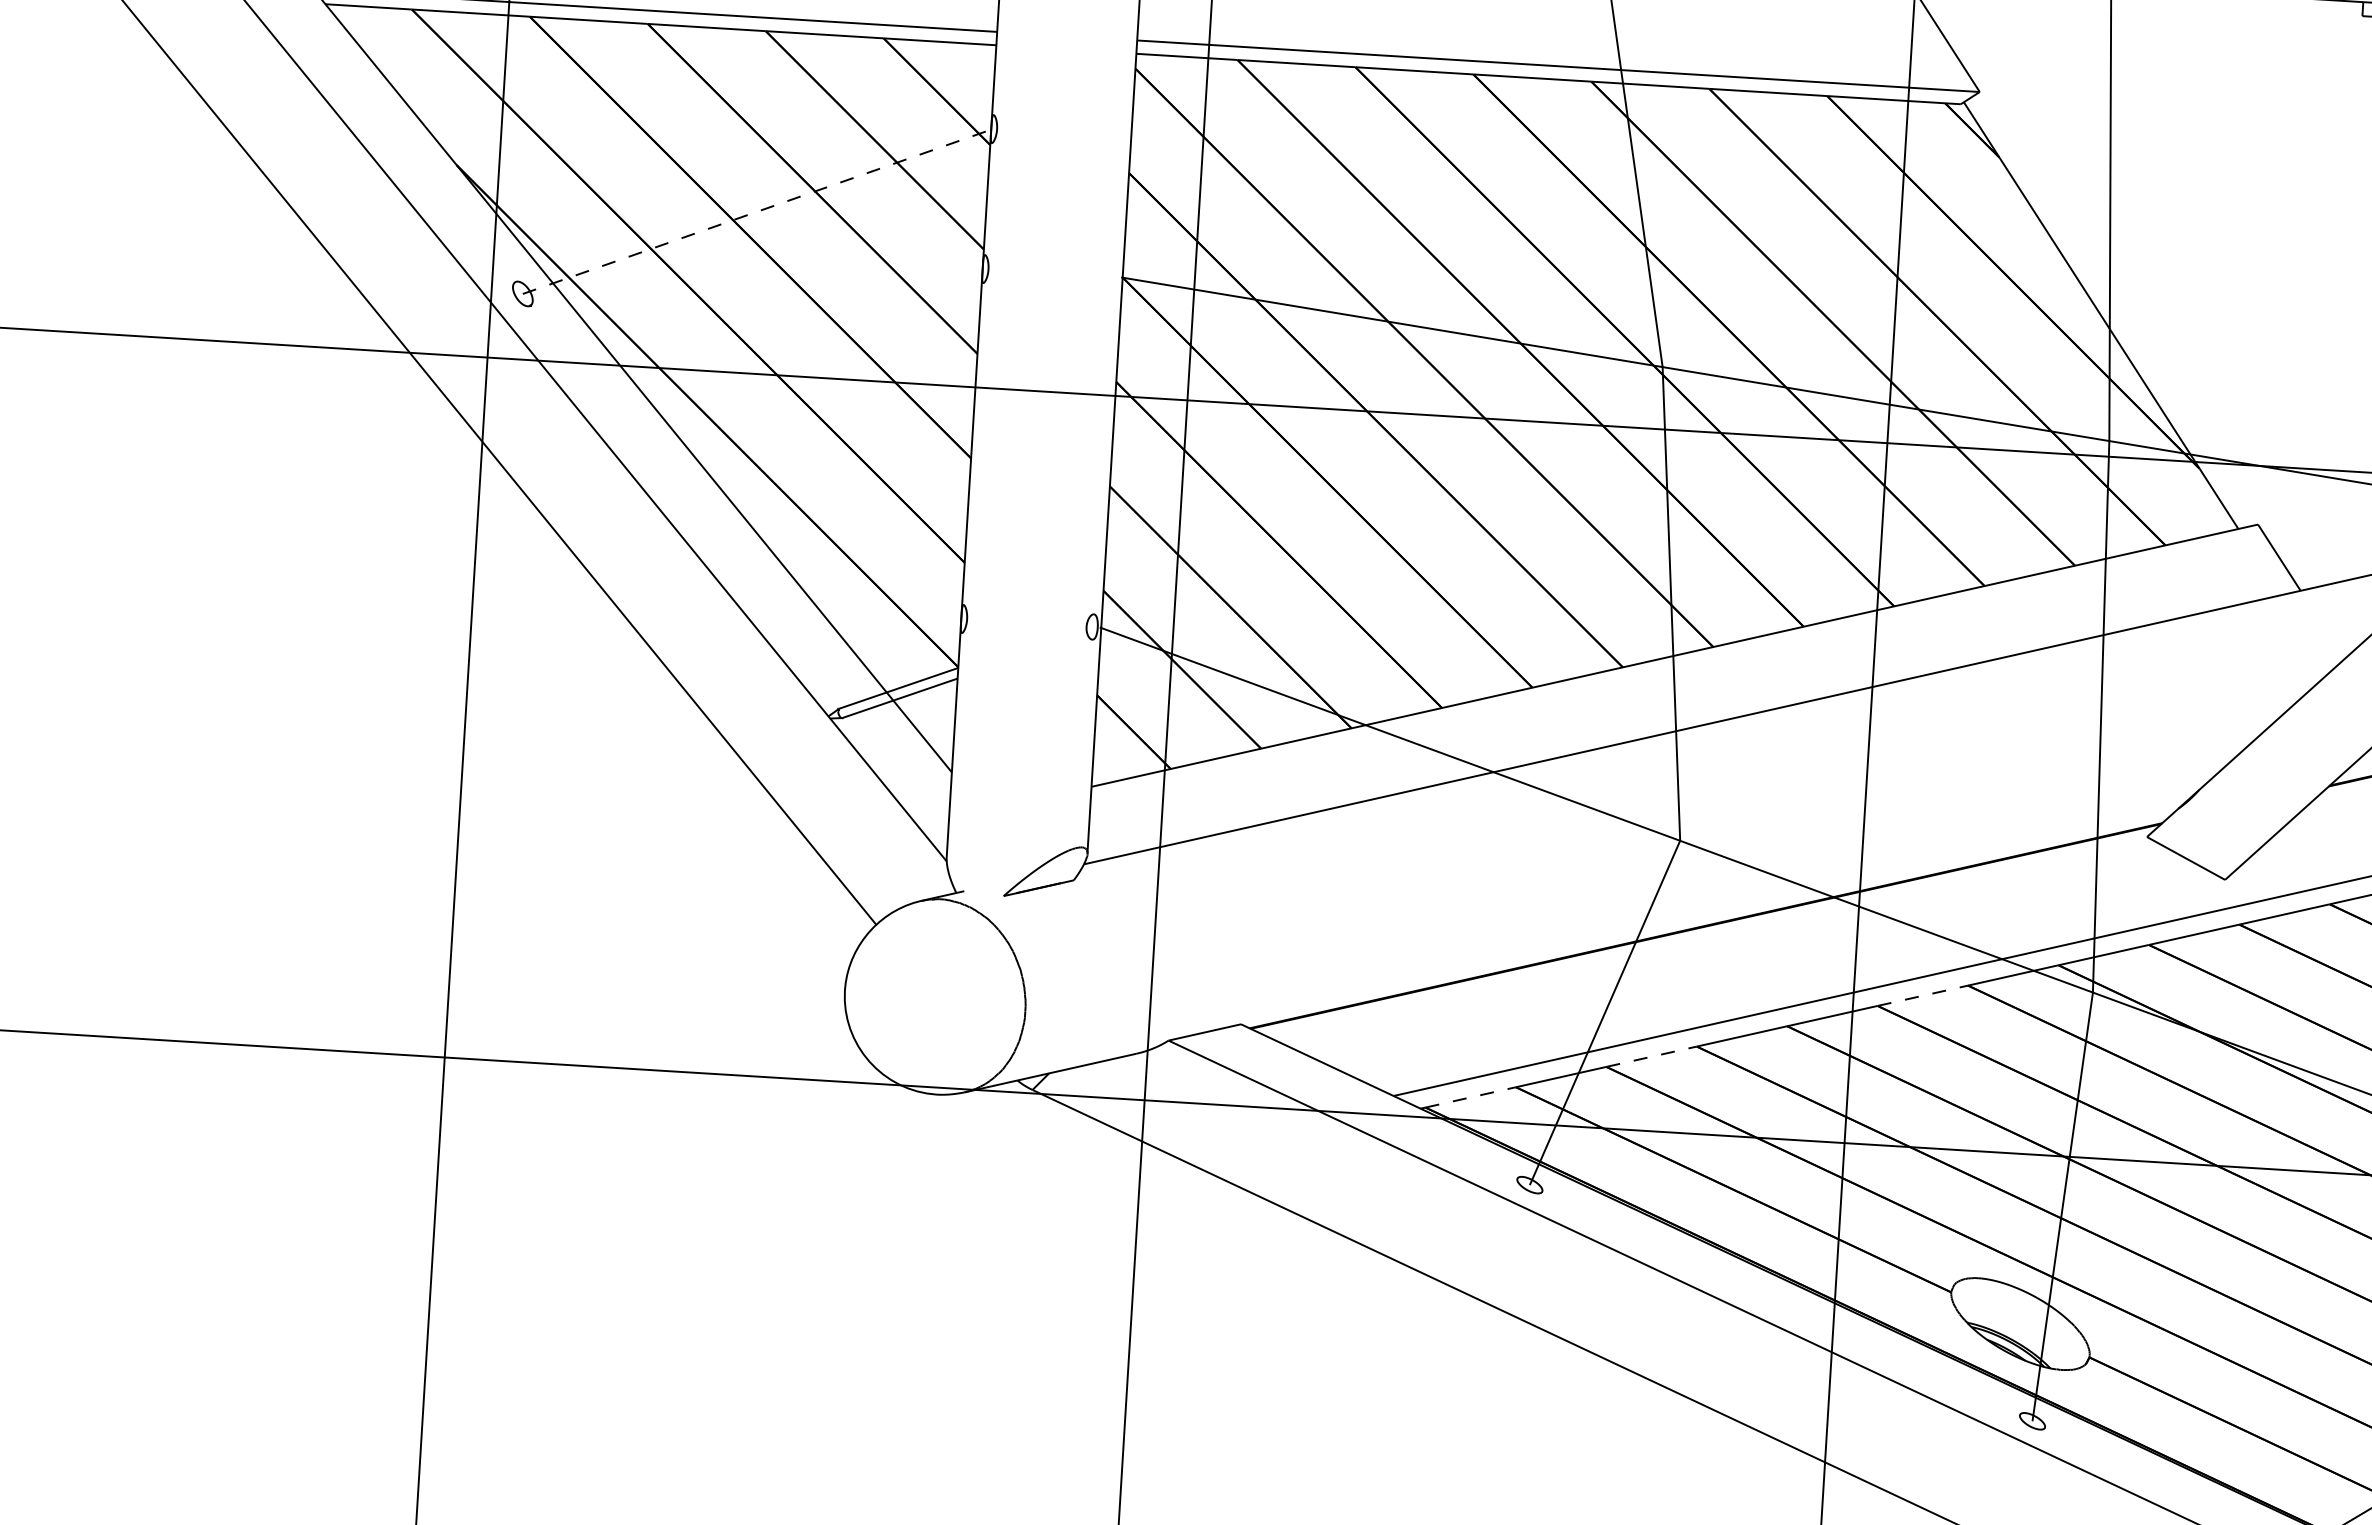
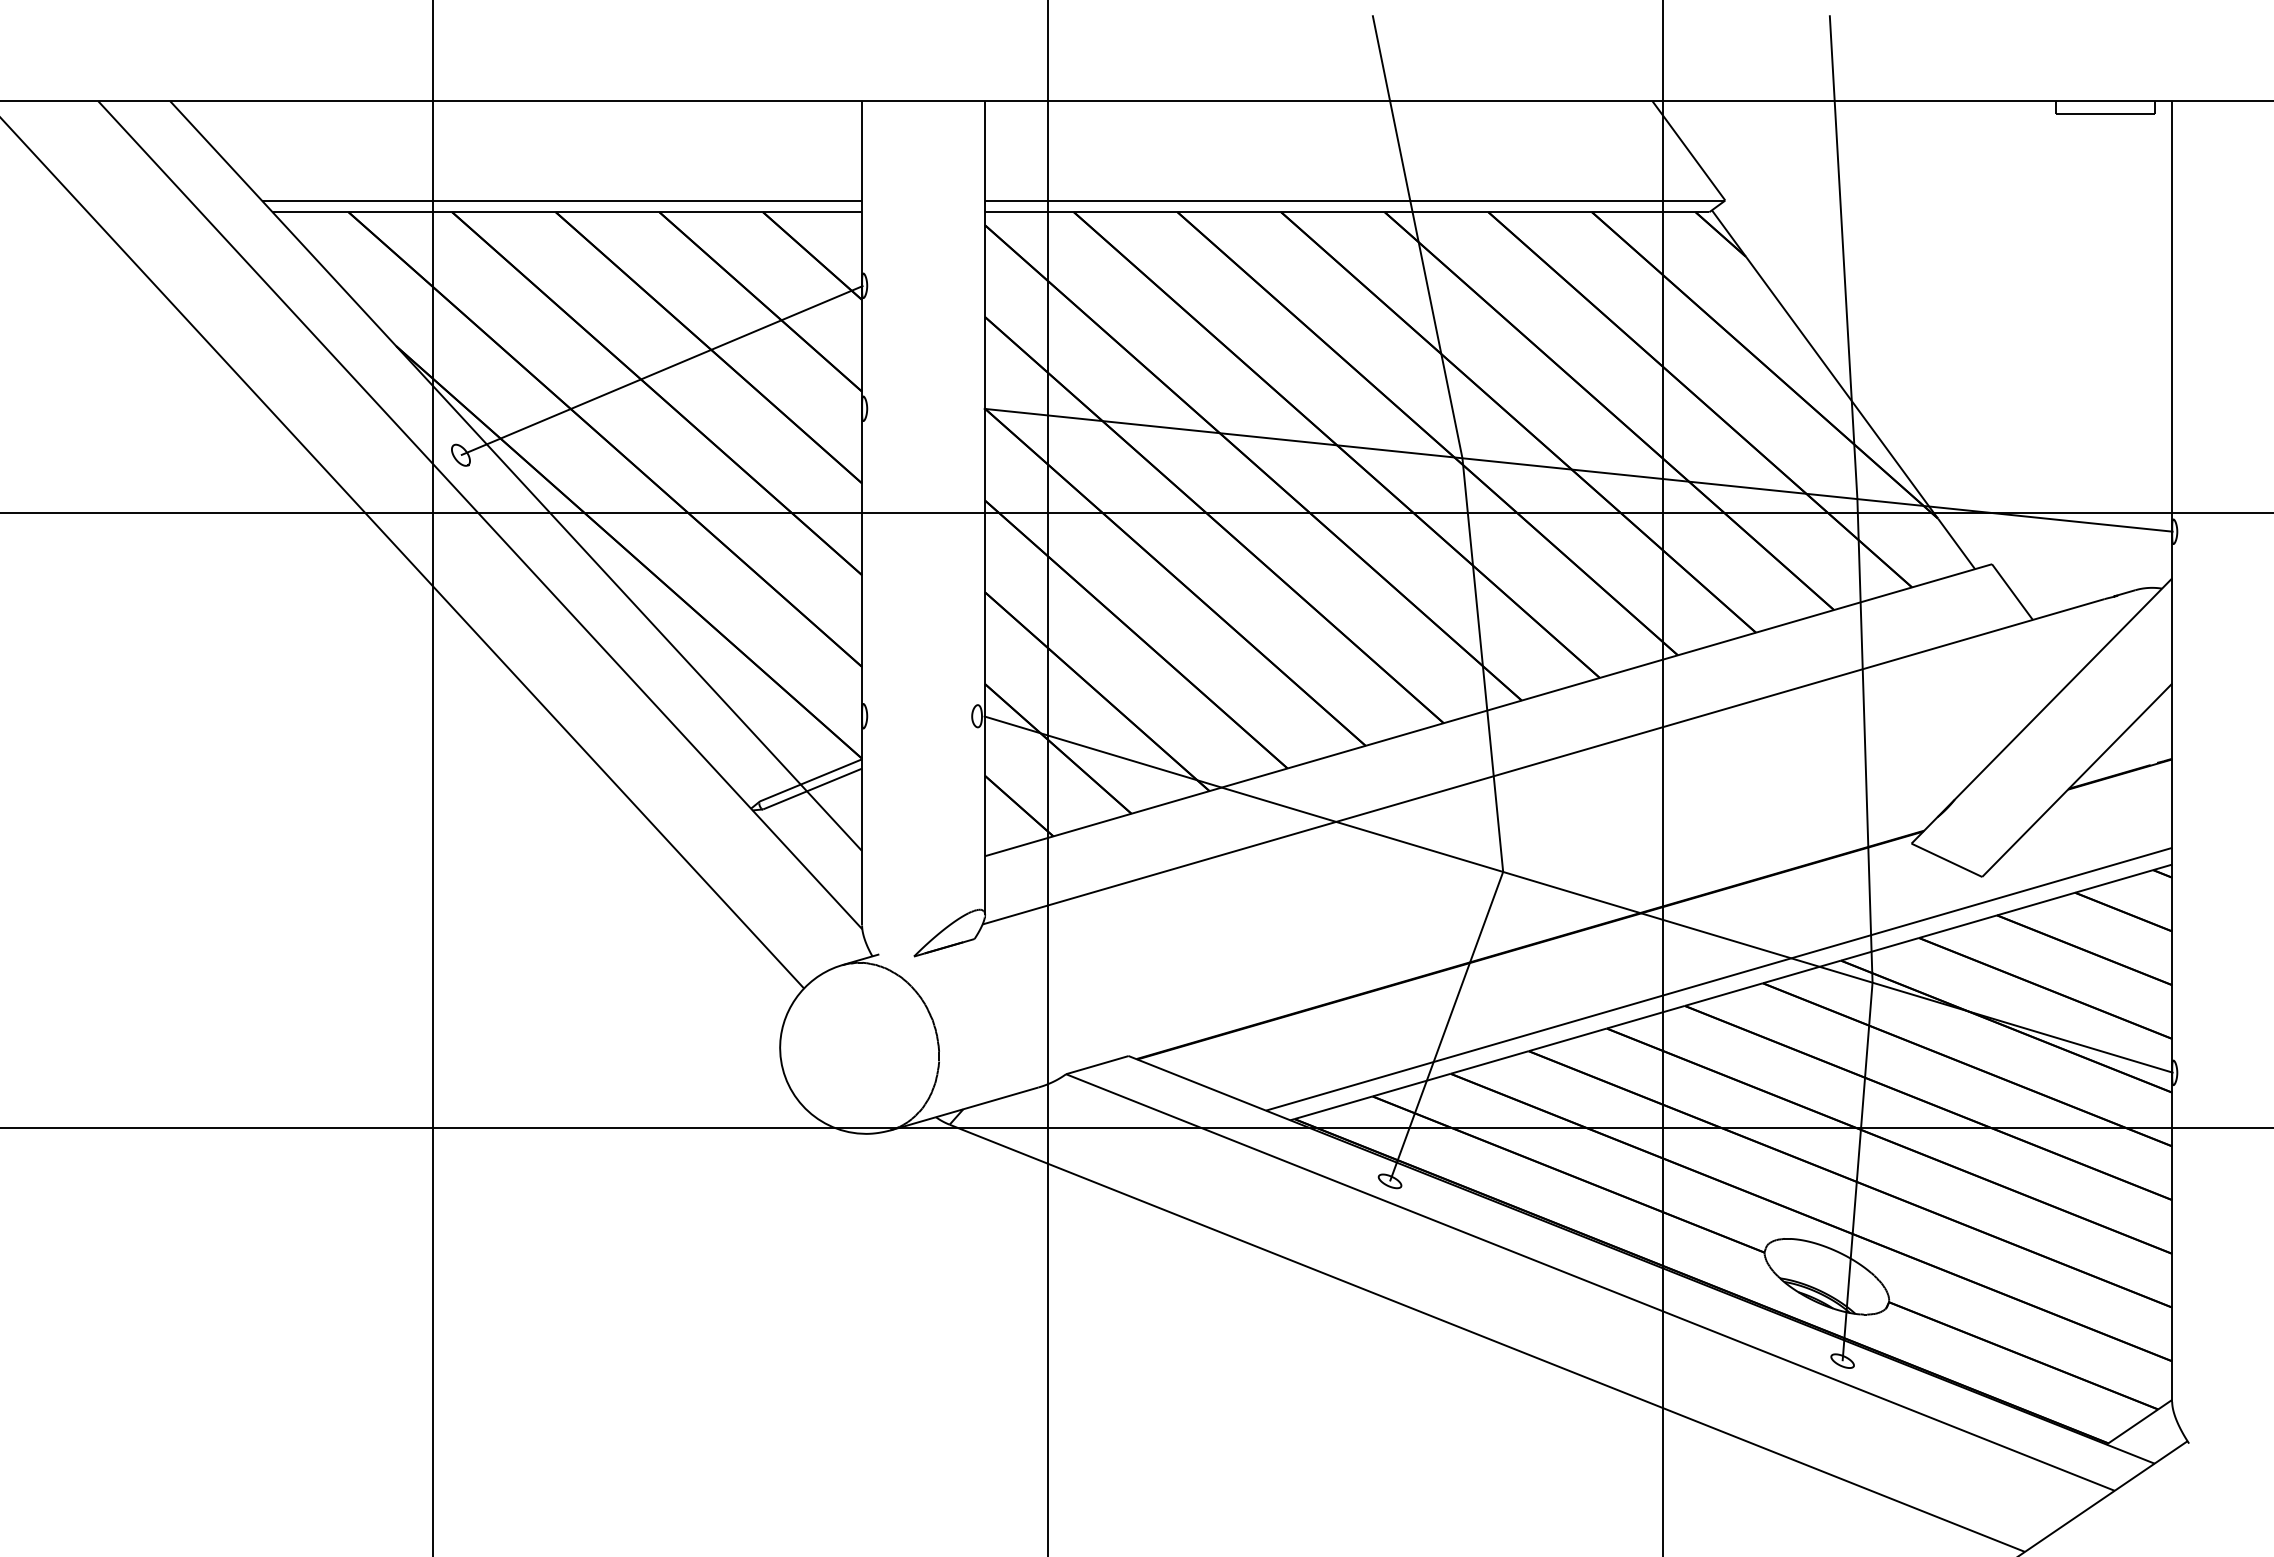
line: (758, 211) -> (662, 370), dashed -> solid
line: (1922, 995) -> (1723, 994), dashed -> solid
line: (1651, 1056) -> (1489, 1062), dashed -> solid
line: (1470, 1097) -> (1333, 1107), dashed -> solid

